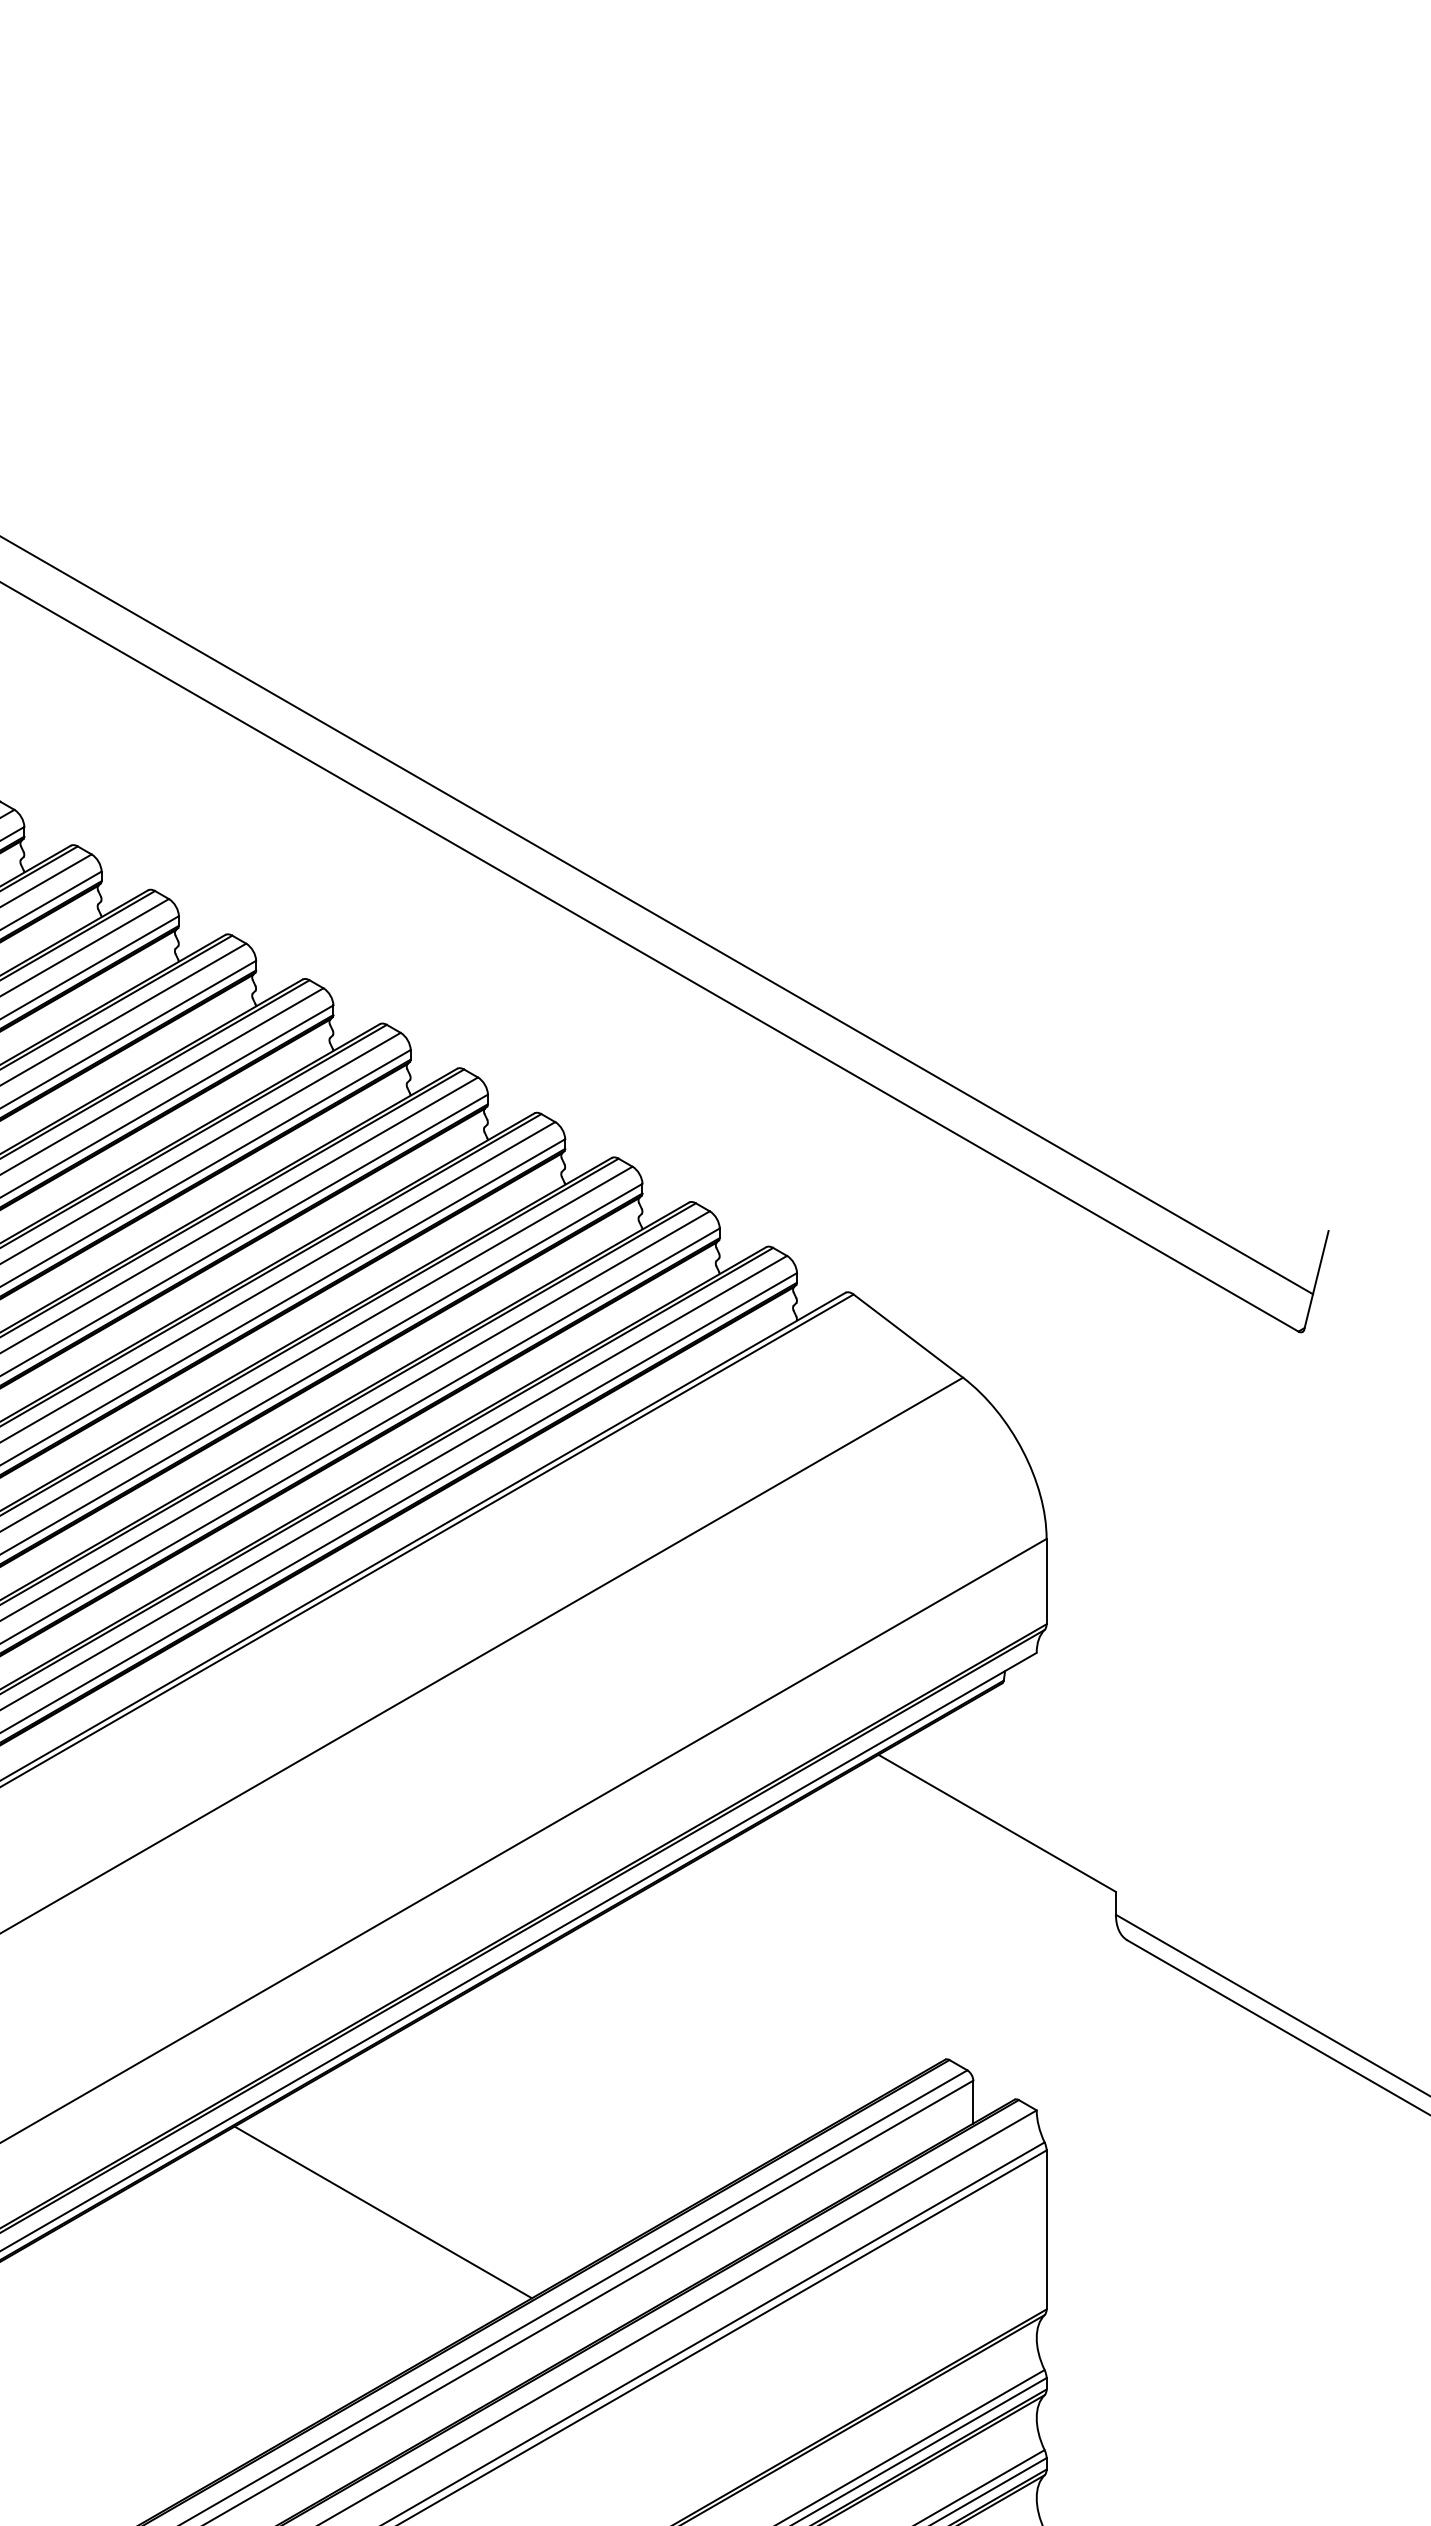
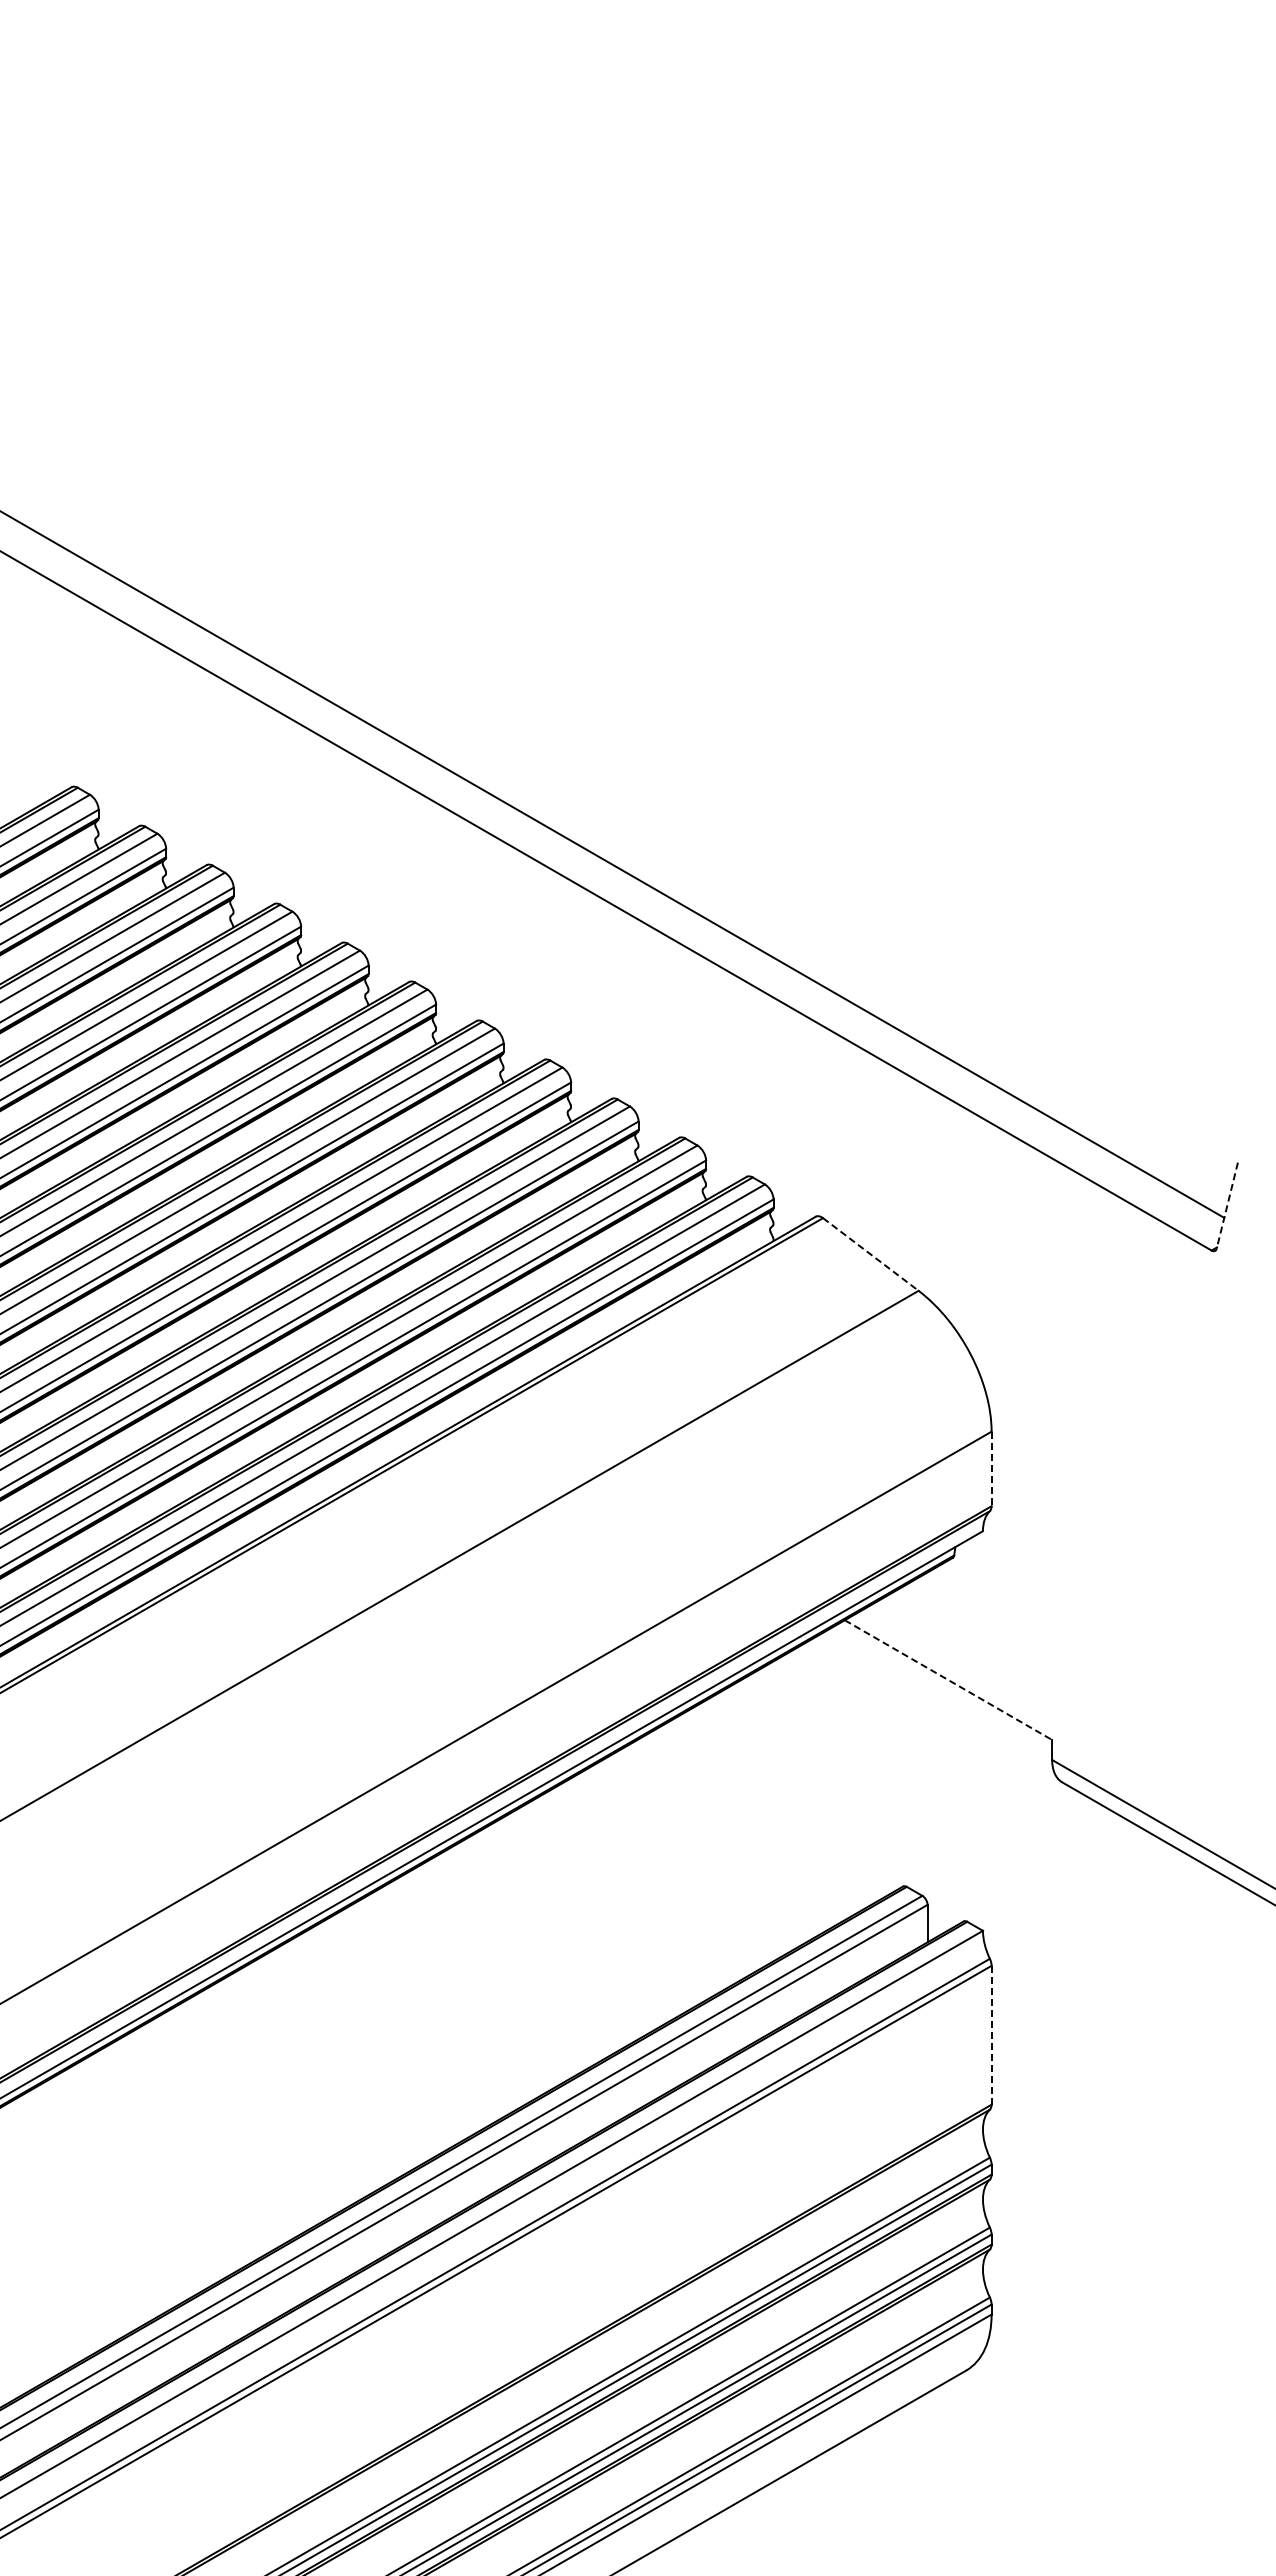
line: (1316, 1281) -> (1227, 1206), solid -> dashed
line: (909, 1336) -> (871, 1254), solid -> dashed
line: (1046, 1582) -> (991, 1469), solid -> dashed
line: (997, 1823) -> (948, 1680), solid -> dashed
line: (383, 2211) -> (412, 2019), removed
line: (1046, 2230) -> (991, 2035), solid -> dashed

